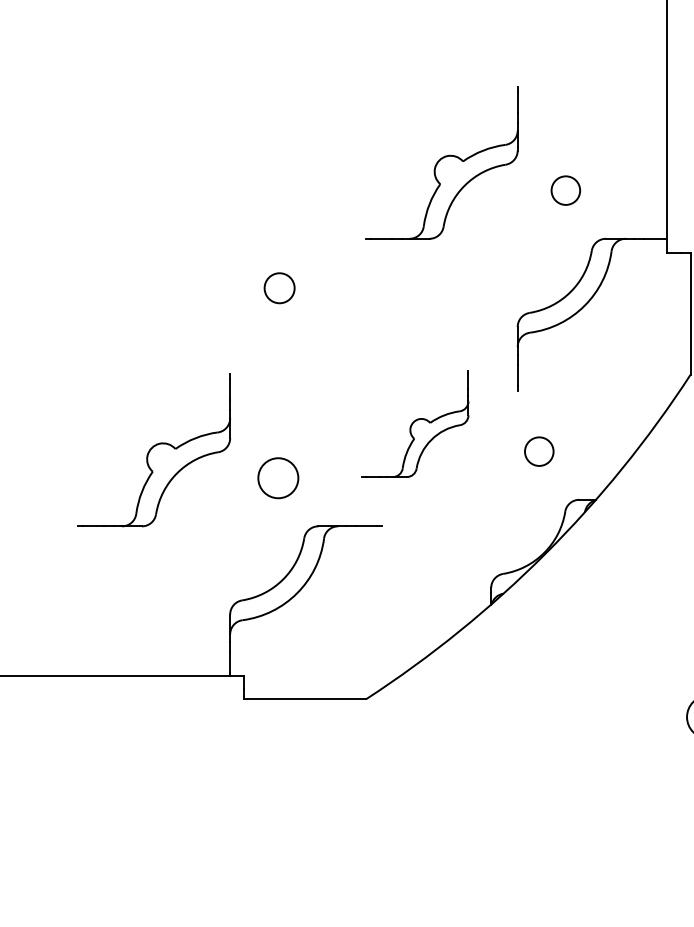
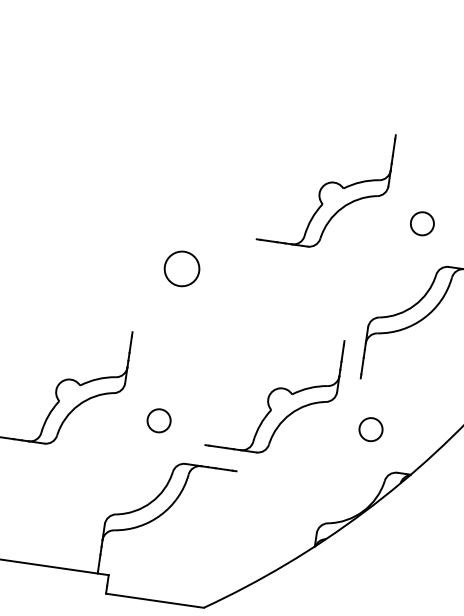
circle: (279, 287) -> (182, 268), size x1.43
part: (415, 423) -> (275, 392), size x1.43
circle: (278, 477) -> (159, 420), size x0.71

